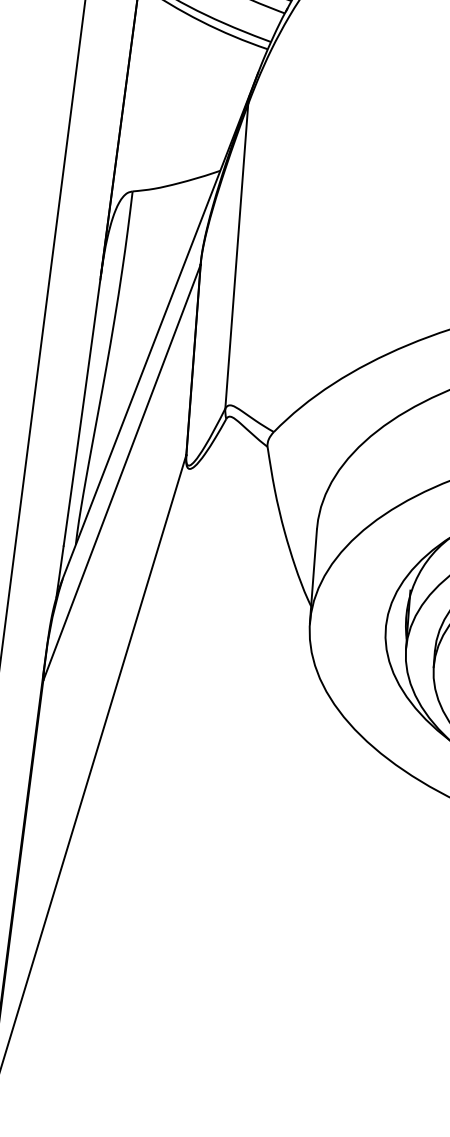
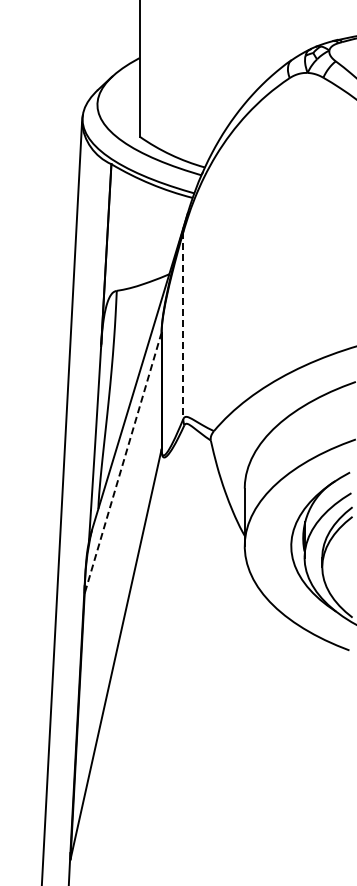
line: (237, 257) -> (183, 326), solid -> dashed
line: (122, 472) -> (123, 462), solid -> dashed

